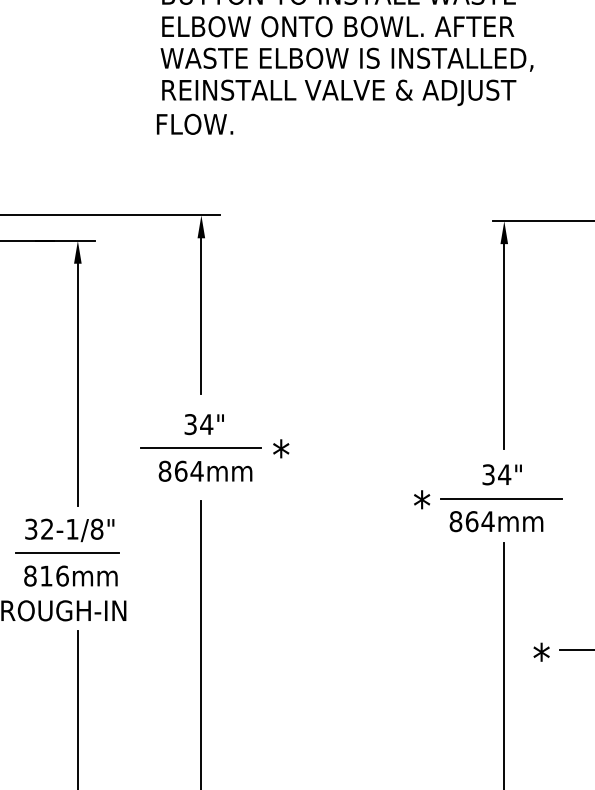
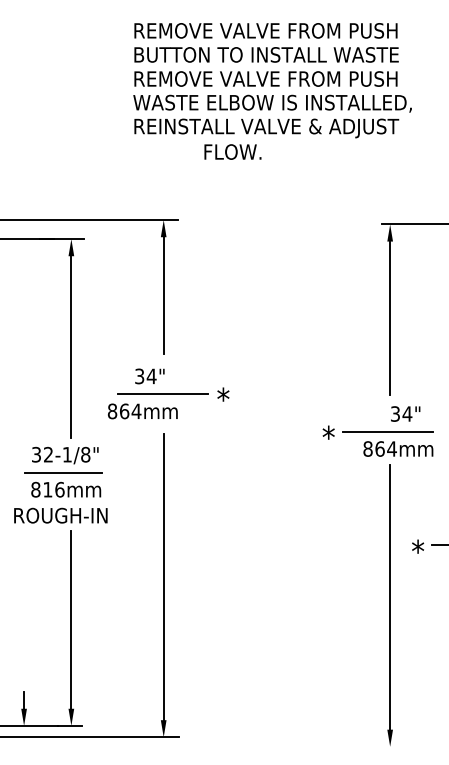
text: (338, 25) -> (266, 78), ELBOW ONTO BOWL. AFTER -> REMOVE VALVE FROM PUSH
text: (194, 123) -> (232, 151), moved
text: (203, 424) -> (149, 376), moved
text: (205, 471) -> (142, 411), moved
text: (502, 474) -> (405, 413), moved
text: (496, 520) -> (398, 448), moved

